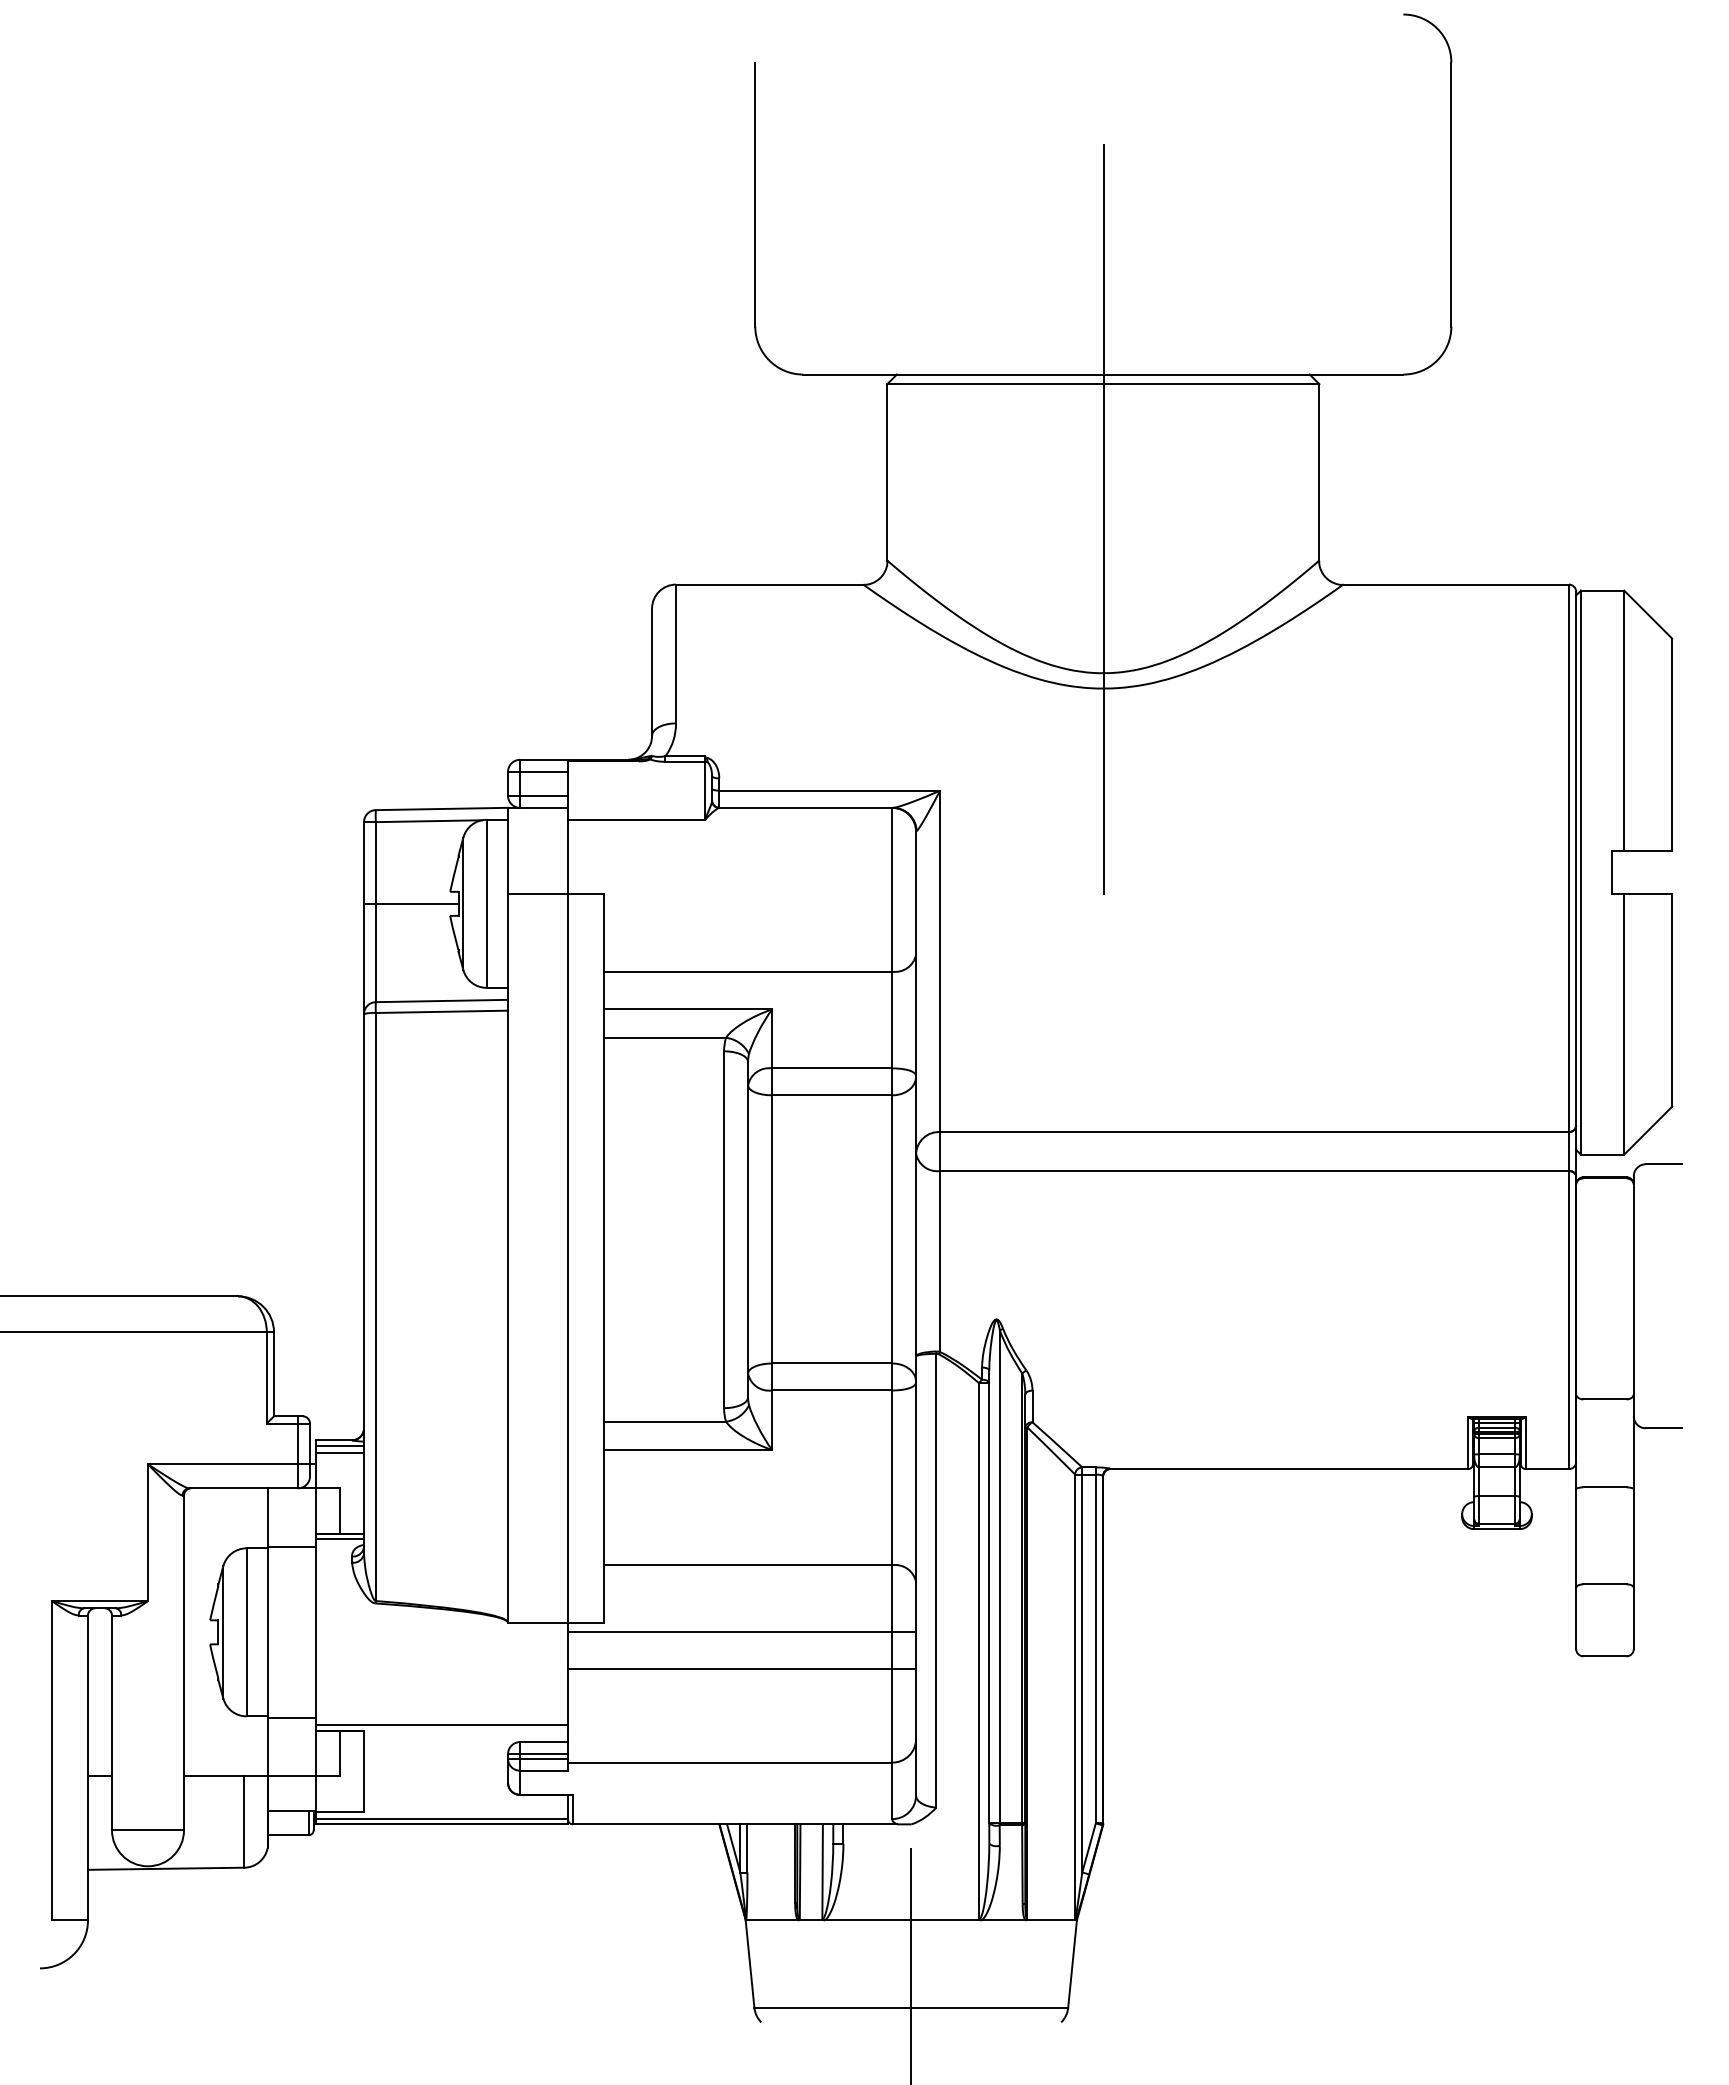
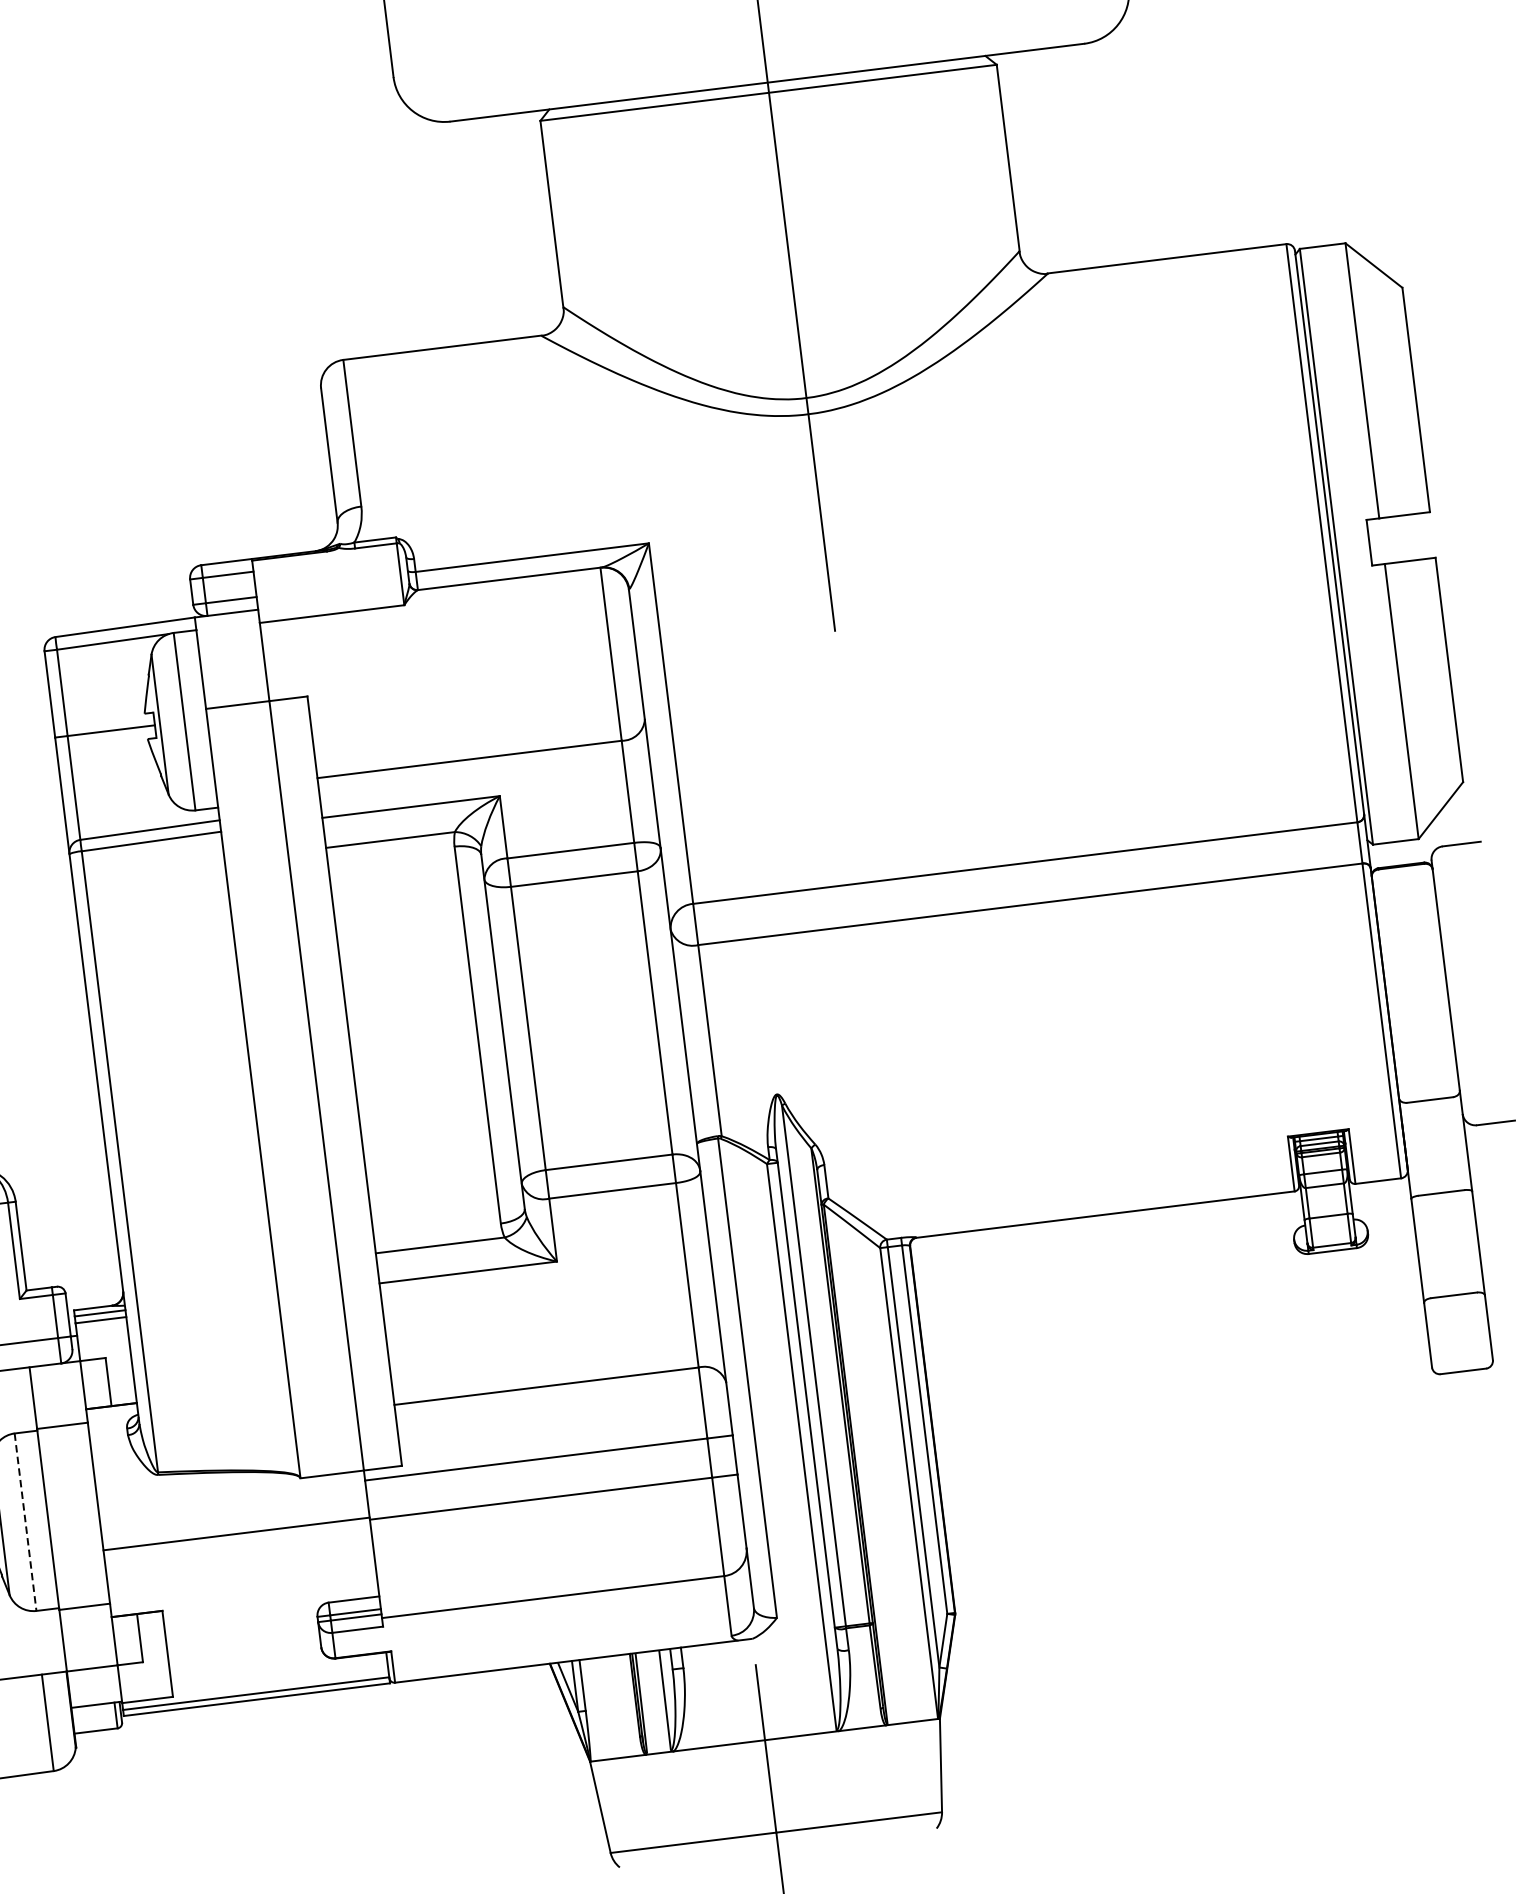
line: (340, 1539) -> (112, 1411), removed
line: (246, 1632) -> (25, 1522), solid -> dashed
line: (442, 1725) -> (237, 1533), moved

